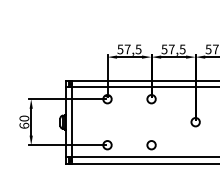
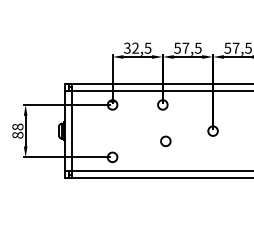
text: (124, 48) -> (131, 47), 57,5 -> 32,5
text: (24, 121) -> (17, 130), 60 -> 88
circle: (151, 144) -> (165, 140), moved

